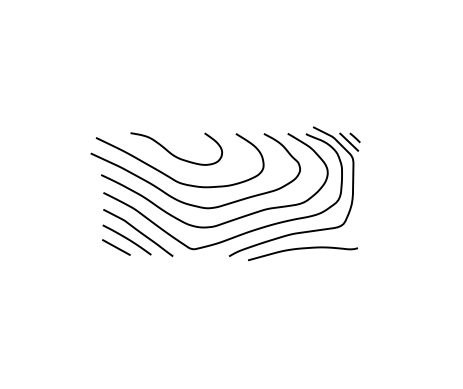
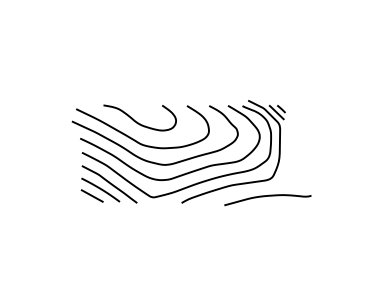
curve: (302, 249) -> (267, 196), moved

